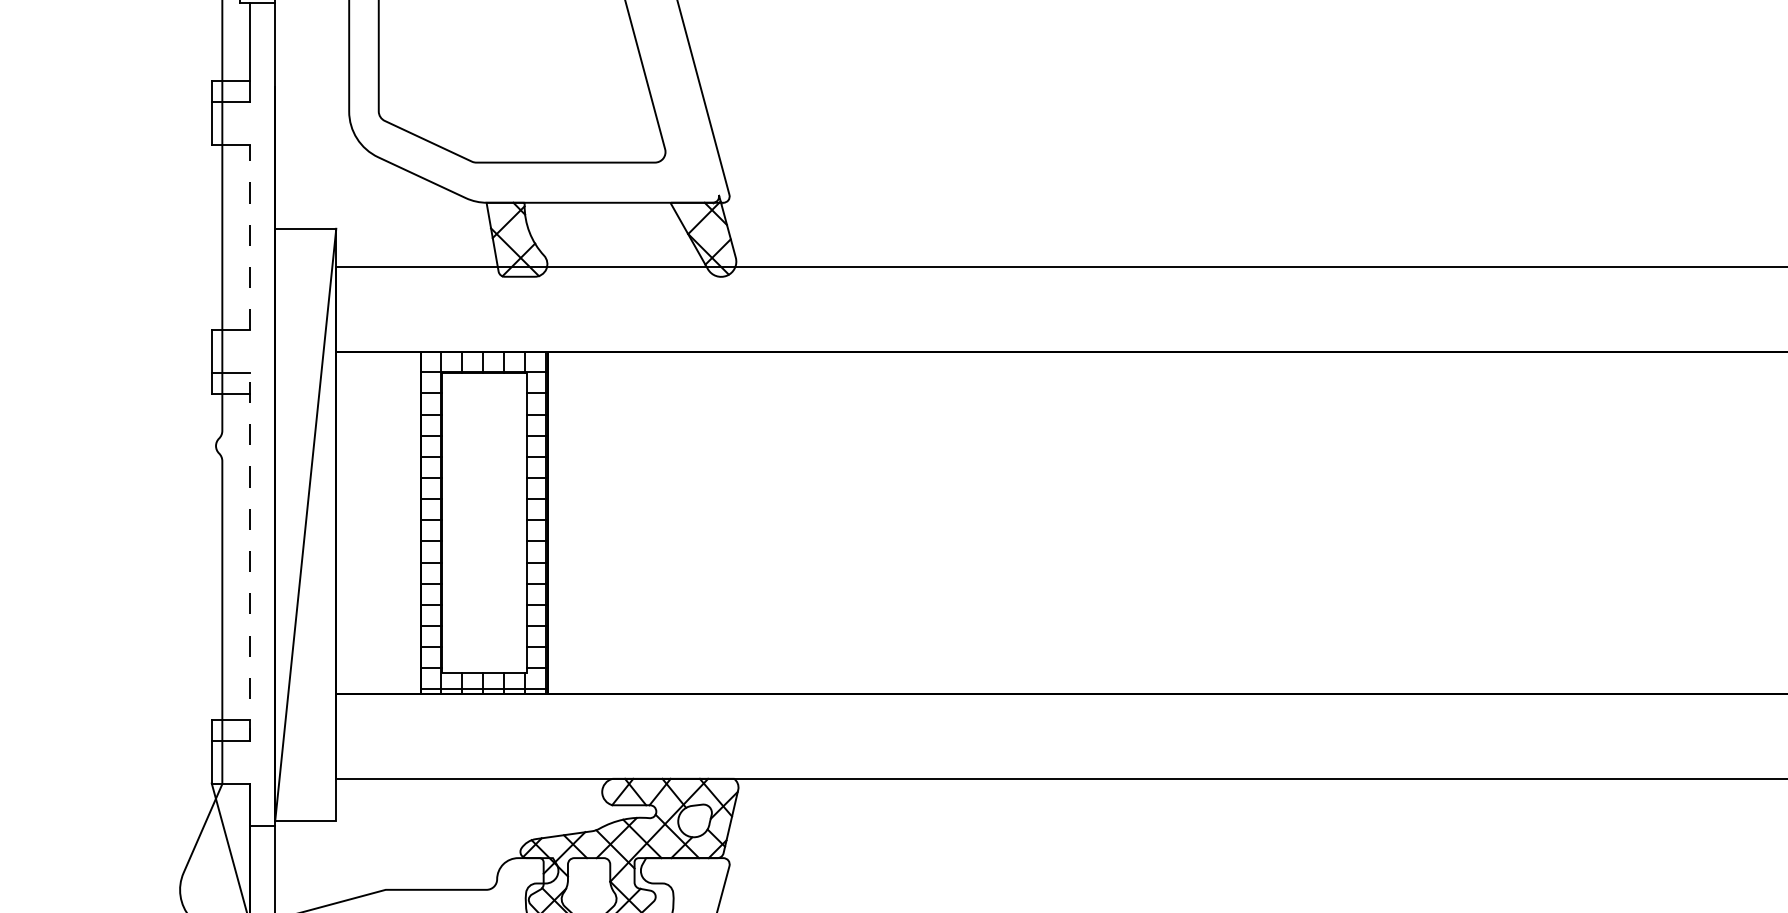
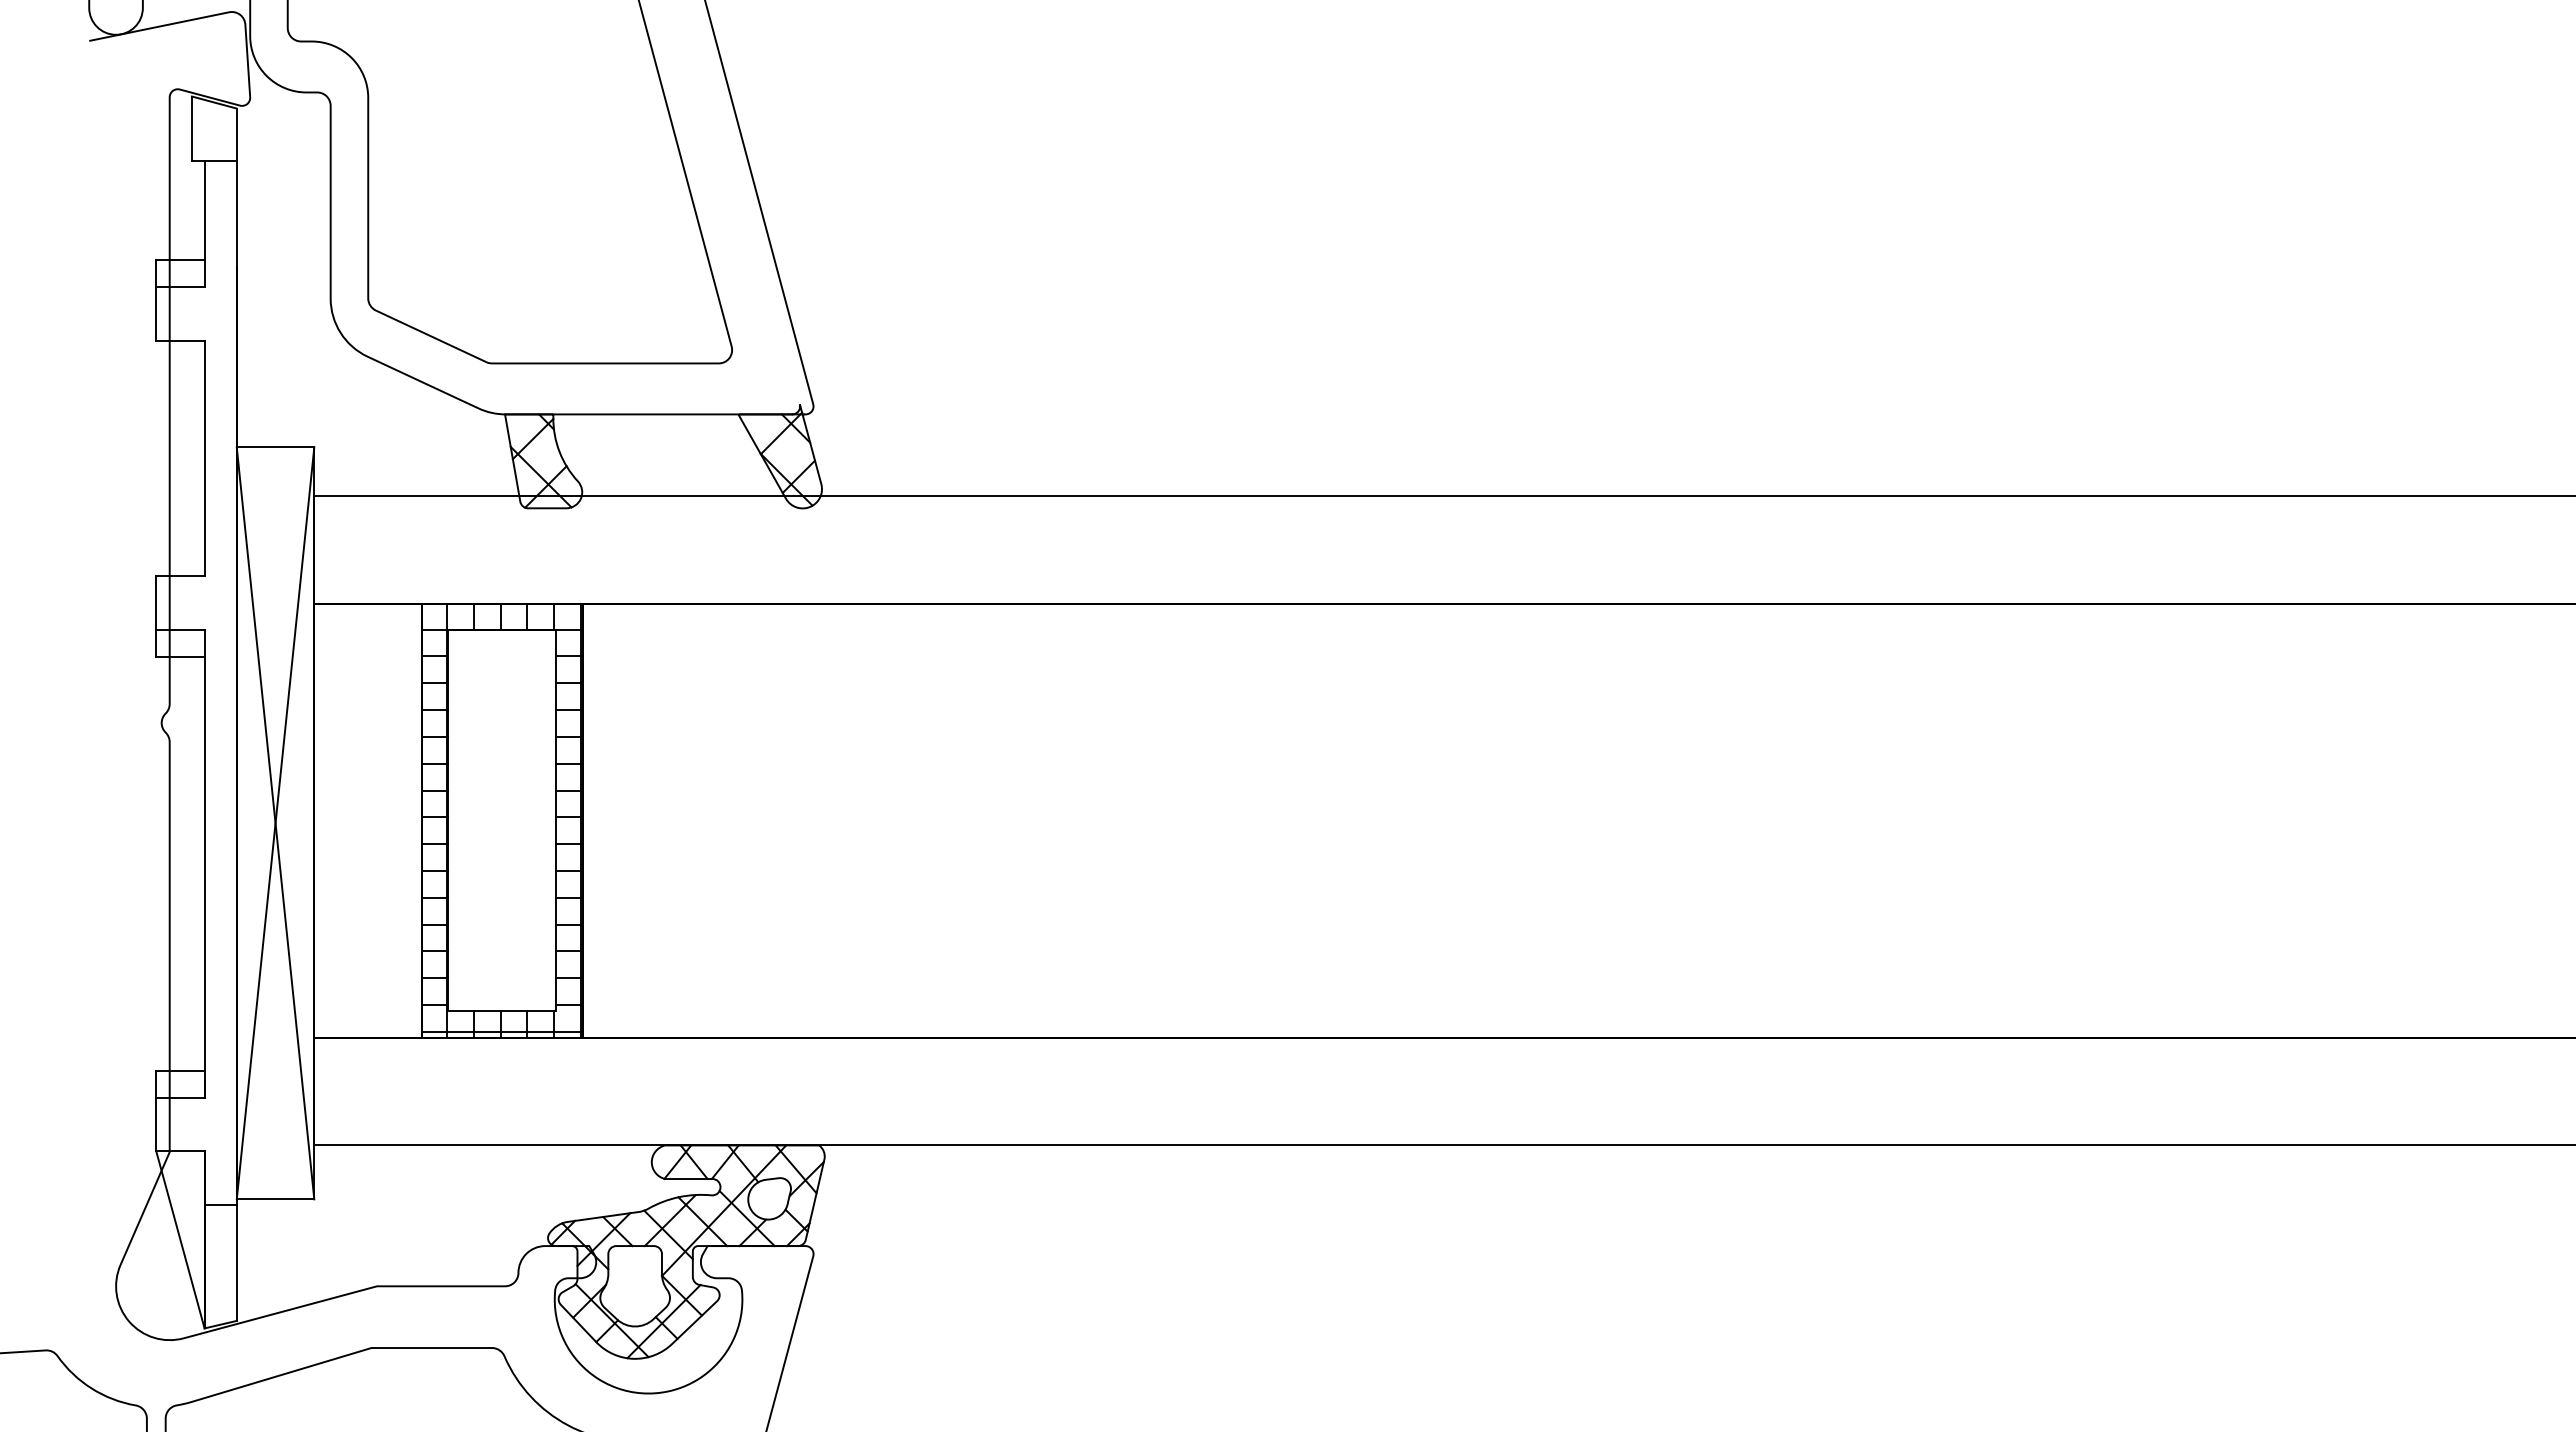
line: (249, 237) -> (204, 458), dashed -> solid
line: (305, 525) -> (275, 823), added
line: (249, 556) -> (204, 863), dashed -> solid

